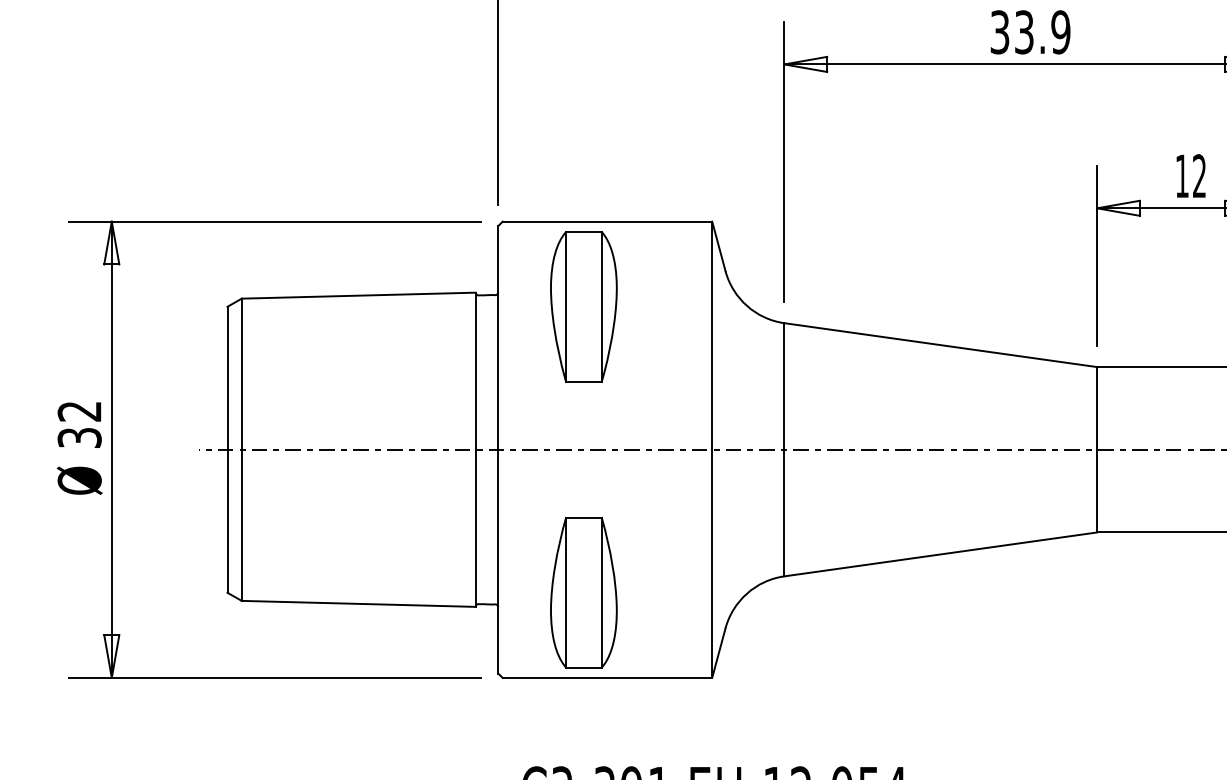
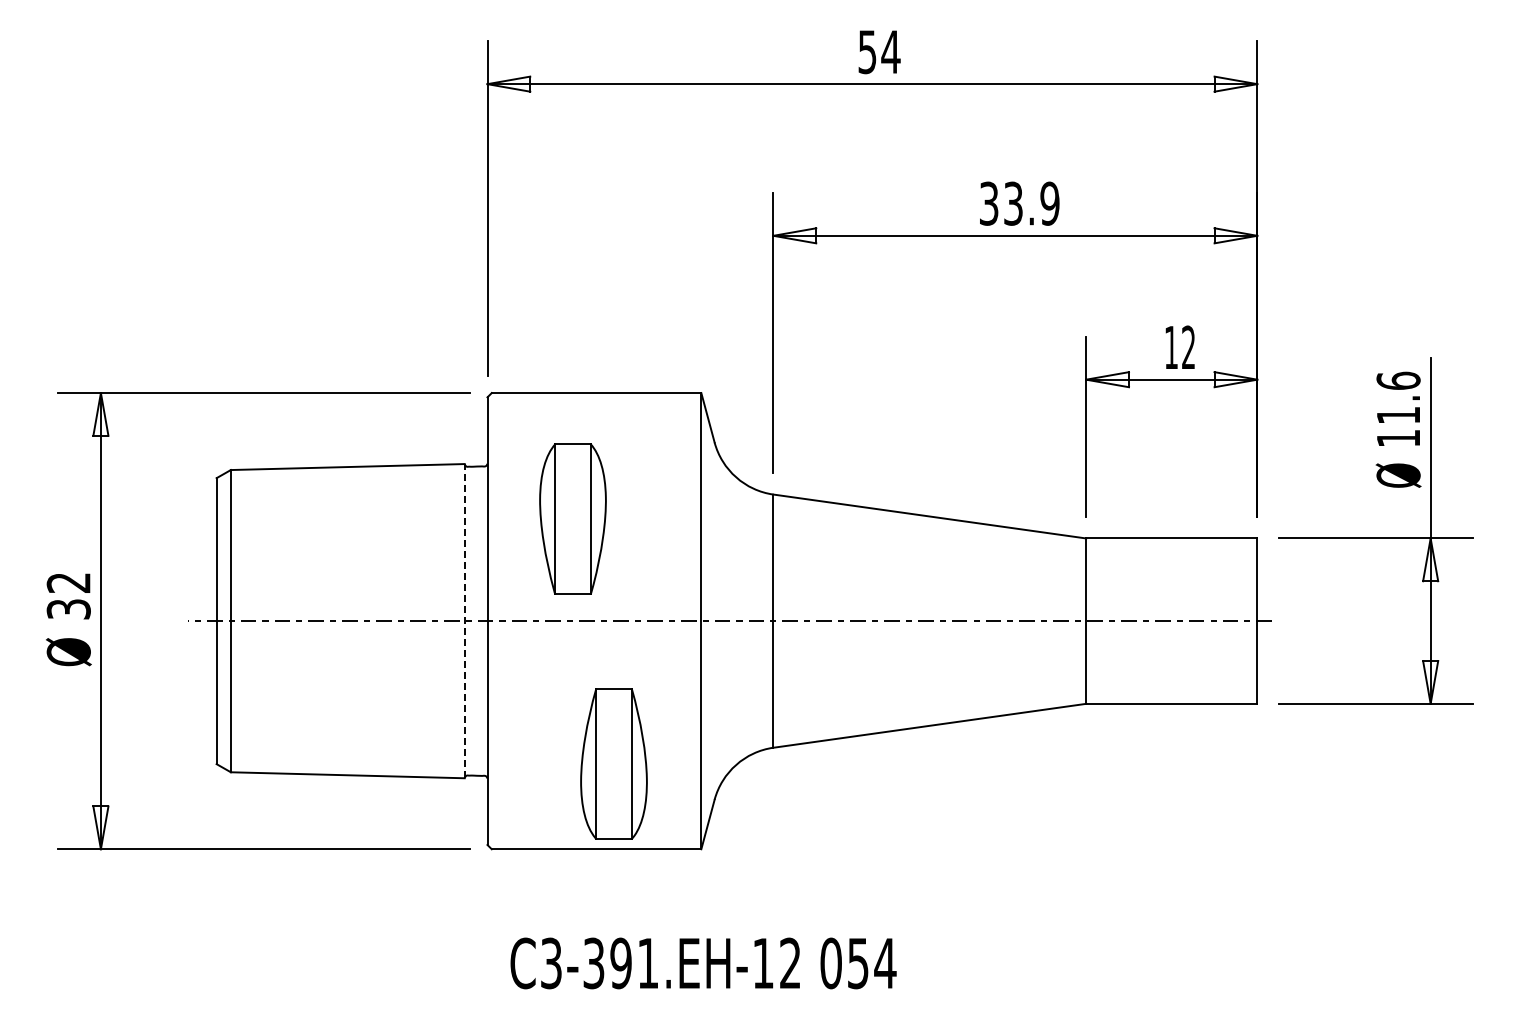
part: (583, 306) -> (572, 518), moved
line: (475, 449) -> (464, 620), solid -> dashed
part: (583, 592) -> (613, 763), moved

